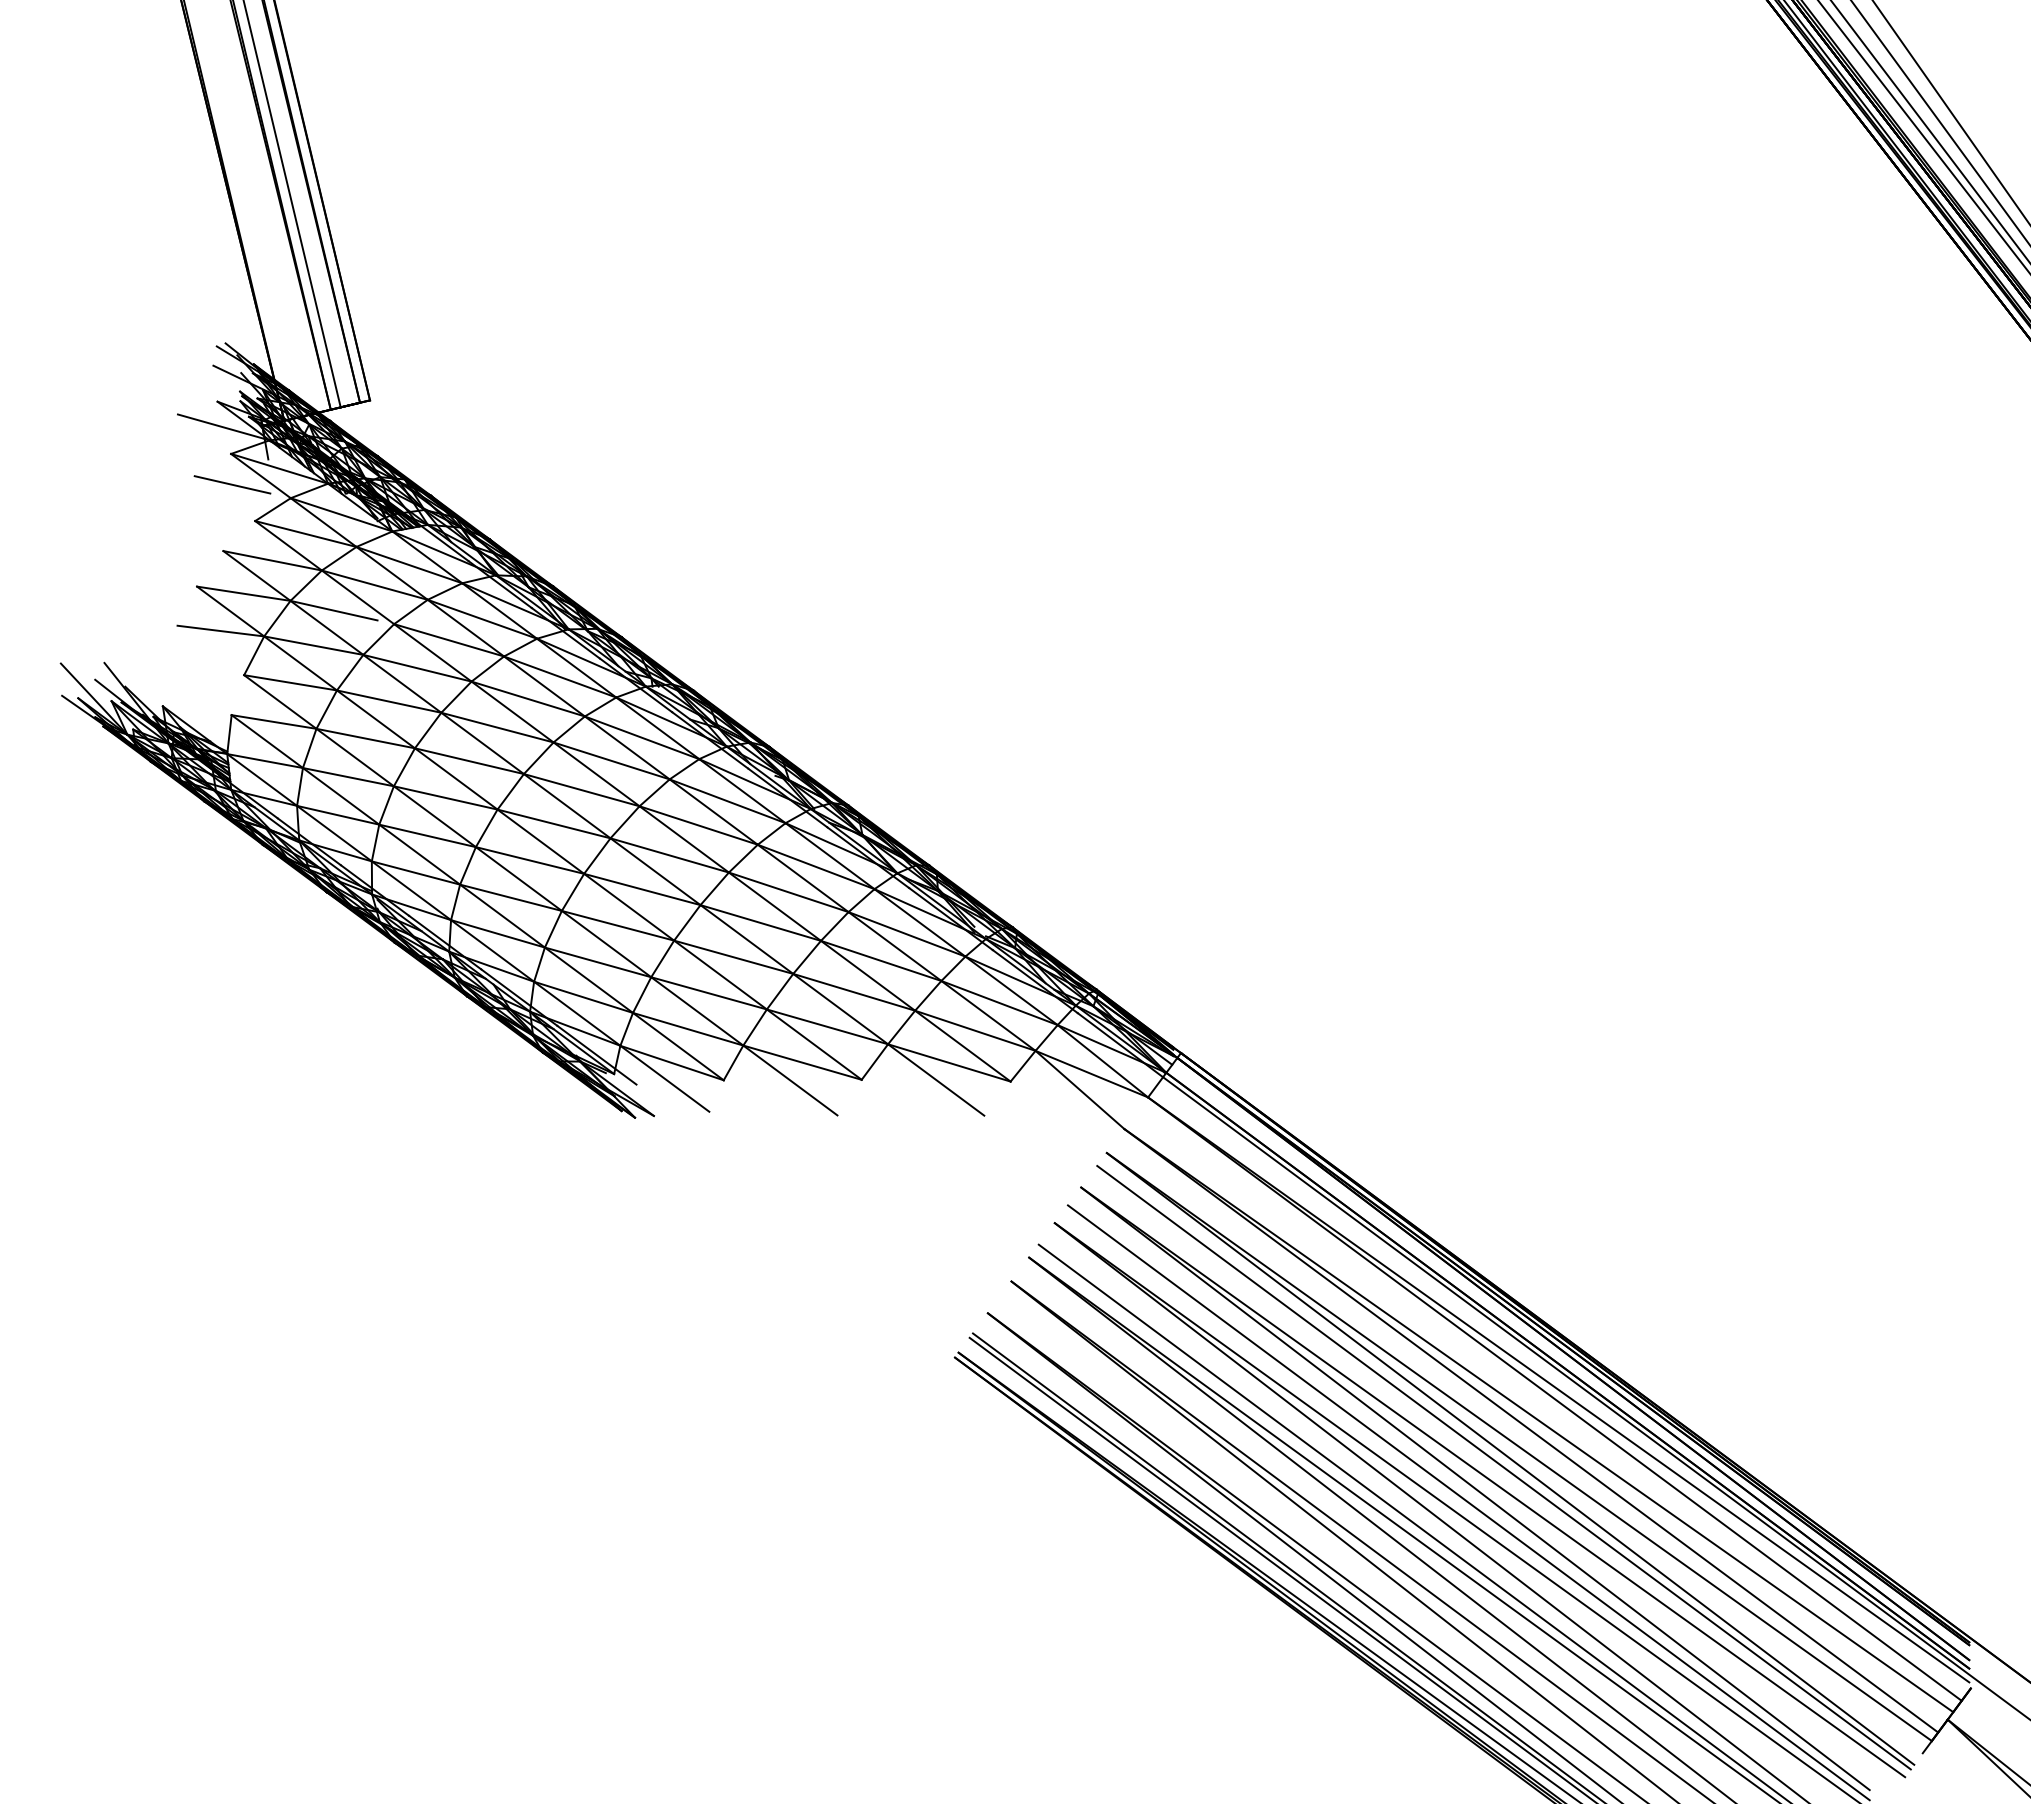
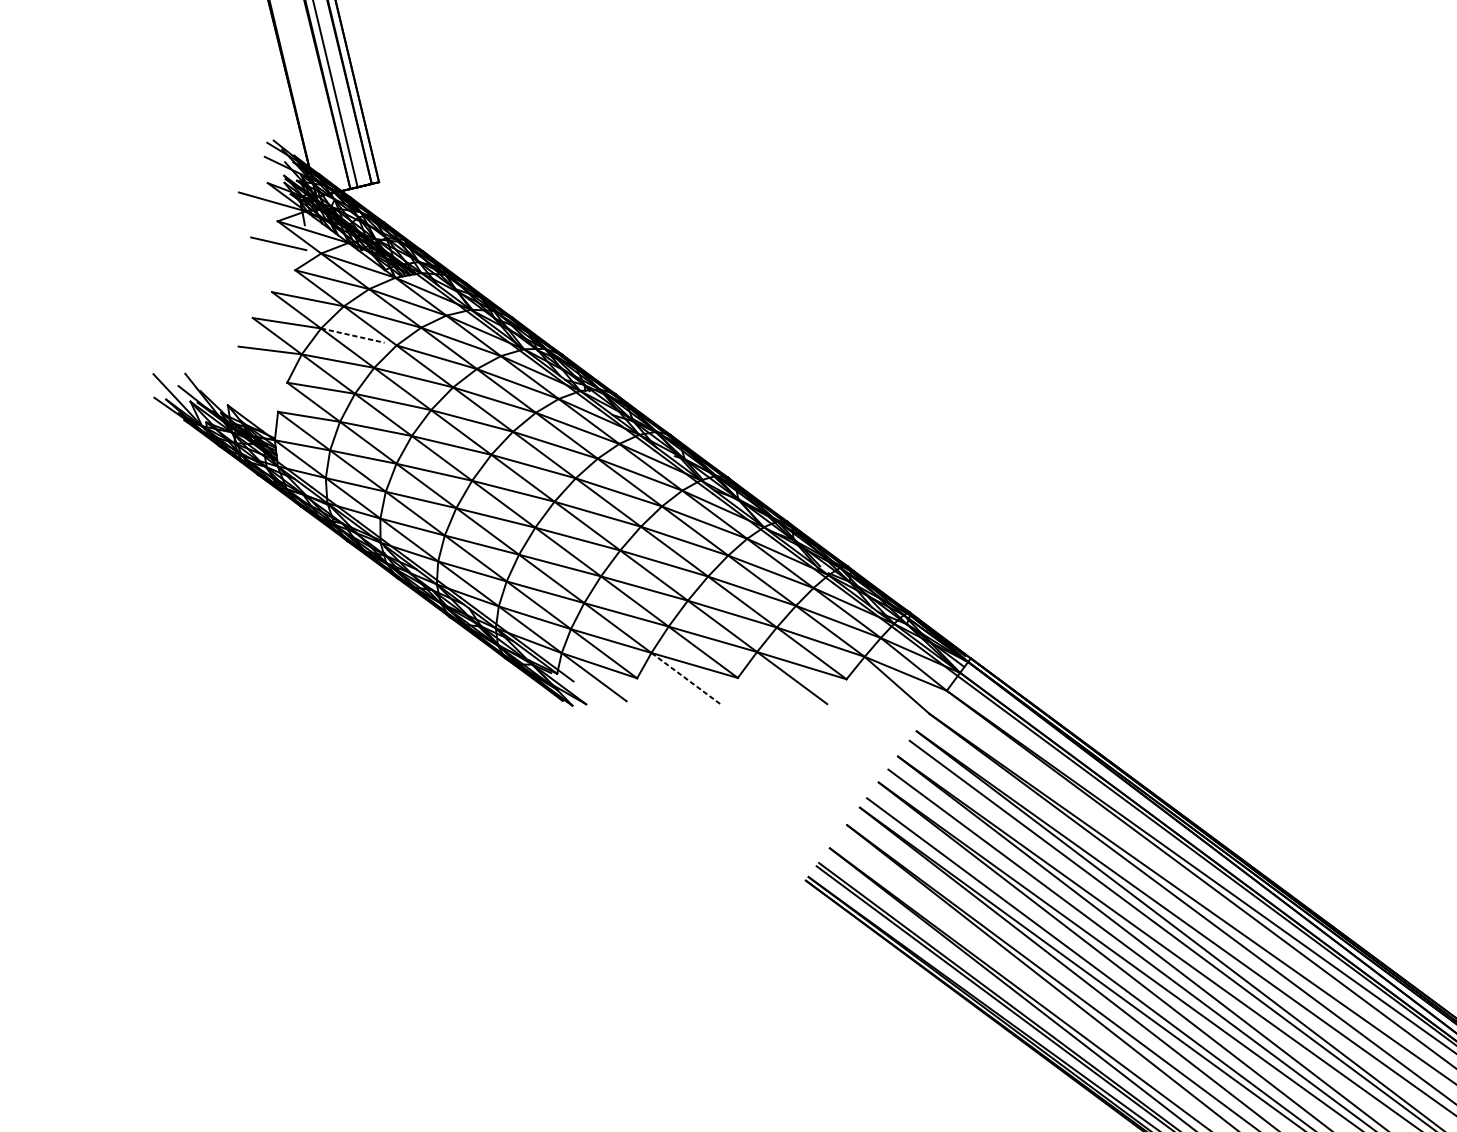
line: (334, 610) -> (353, 335), solid -> dashed
line: (790, 1080) -> (685, 678), solid -> dashed

